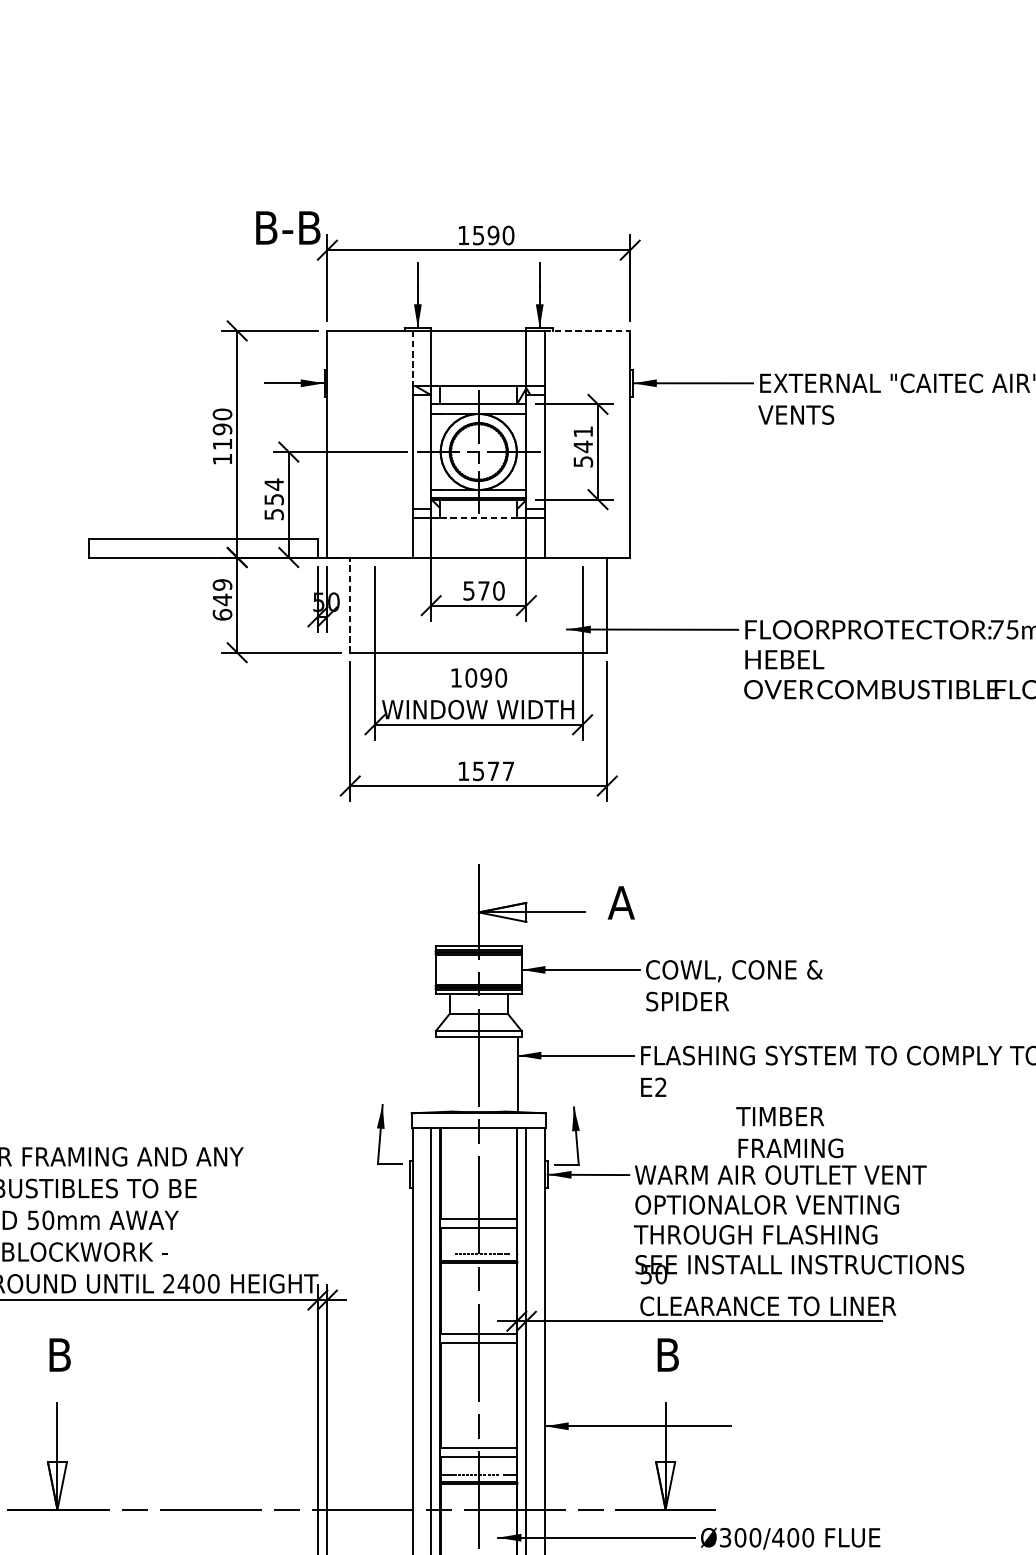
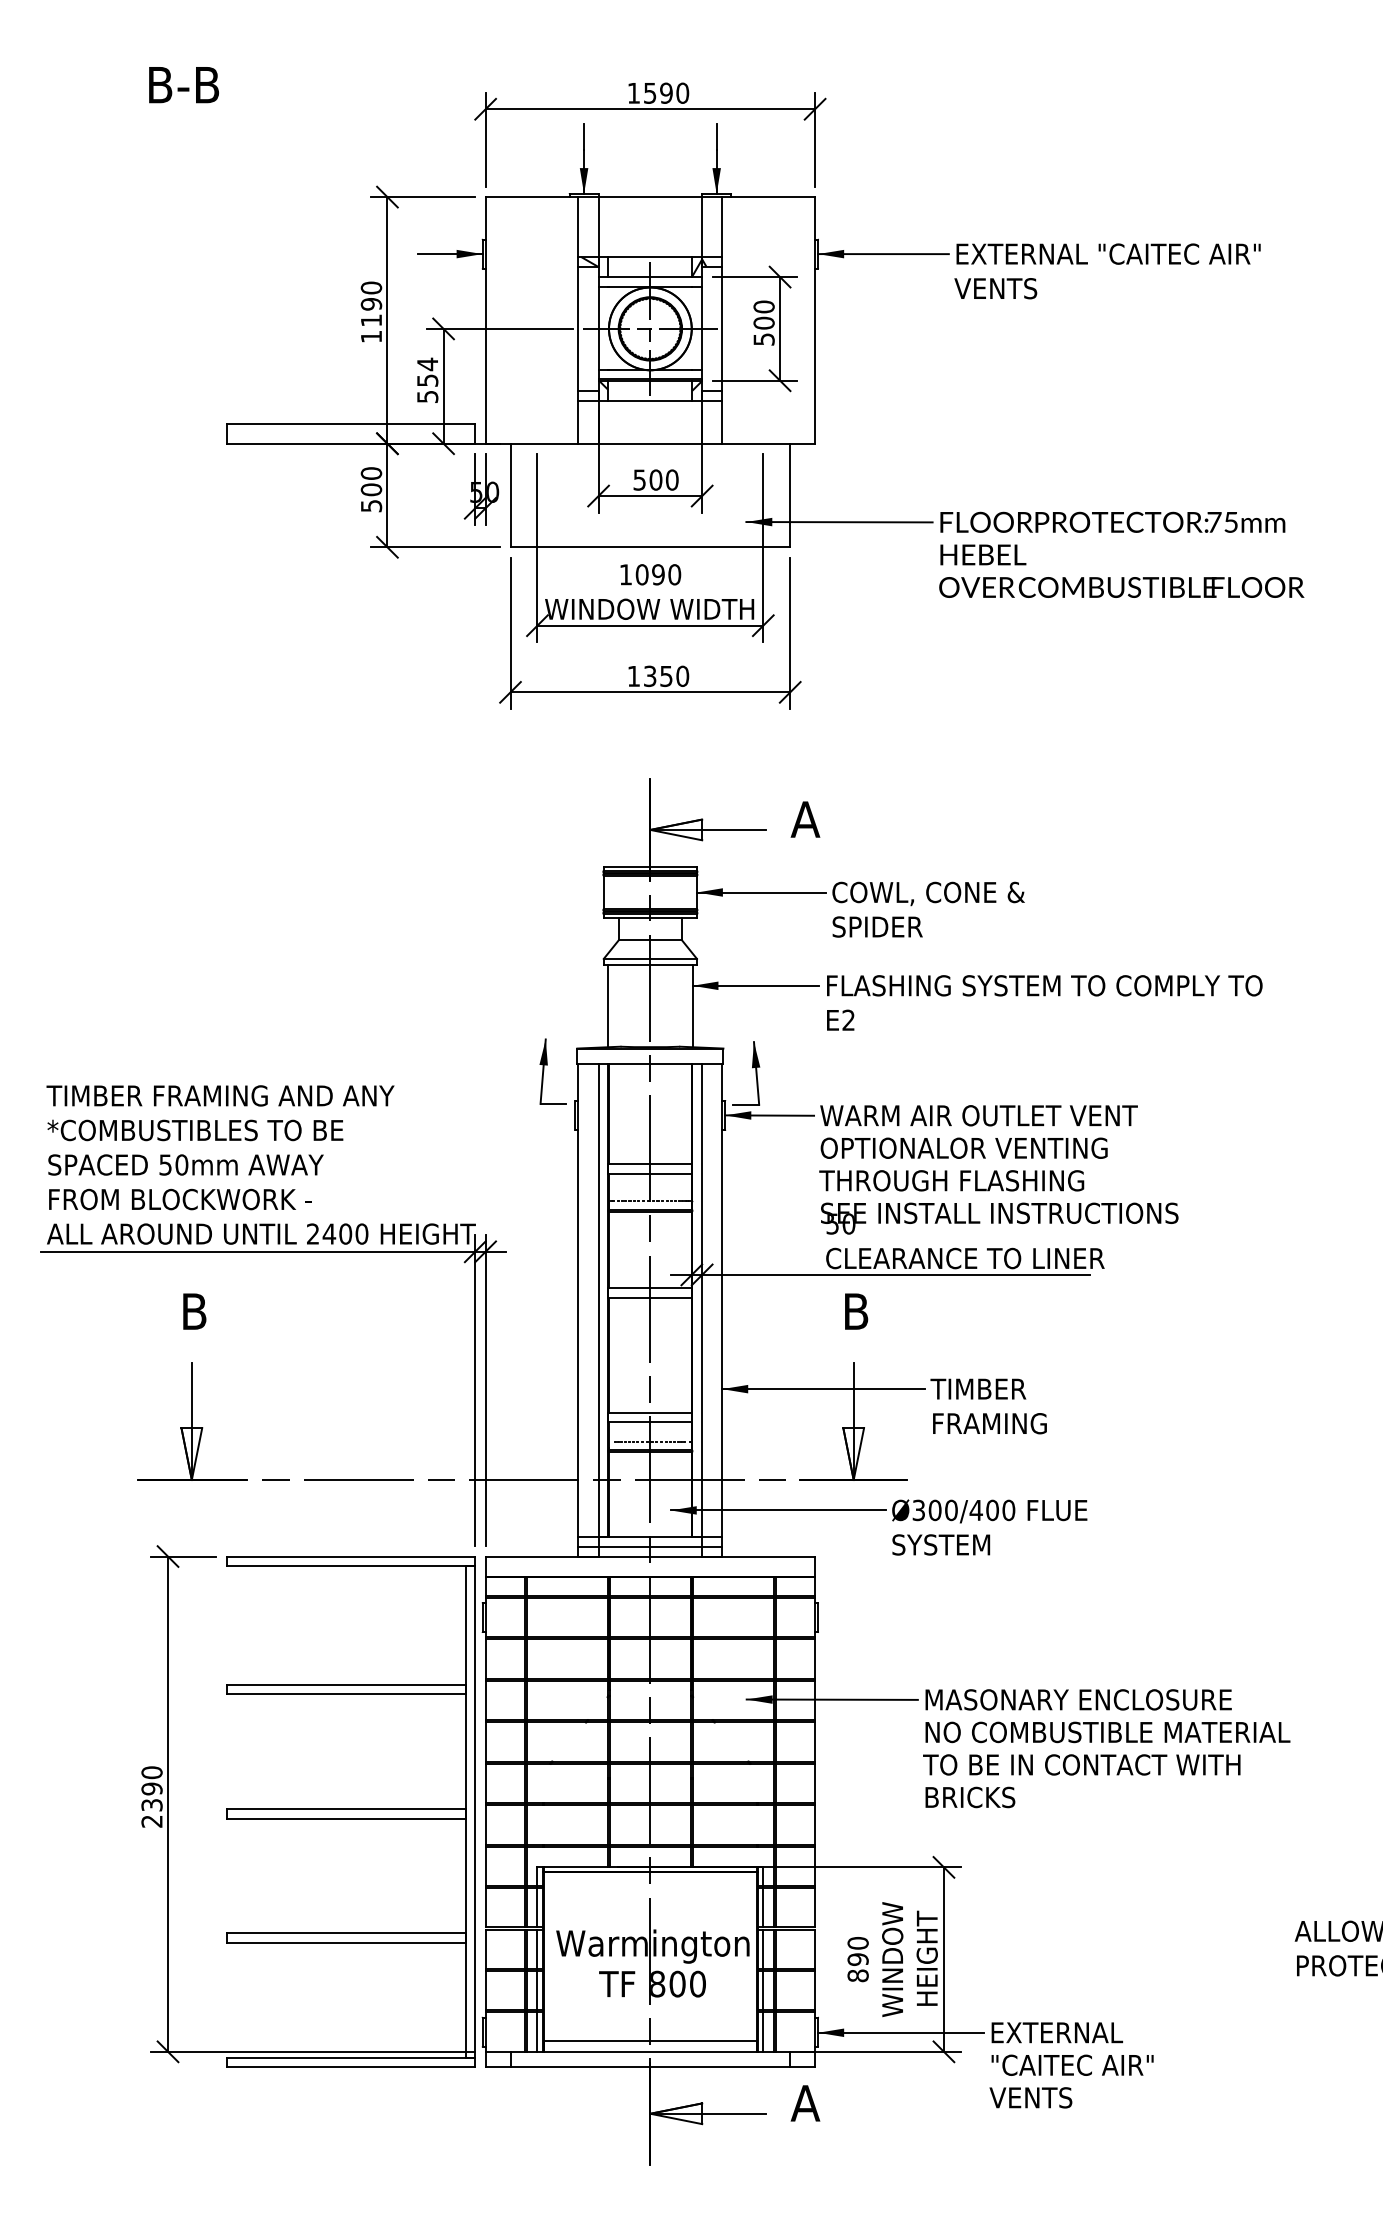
text: (287, 228) -> (183, 85), moved
line: (588, 331) -> (769, 197), dashed -> solid
line: (412, 358) -> (578, 227), dashed -> solid
text: (582, 439) -> (763, 315), 541 -> 500
line: (478, 517) -> (649, 400), dashed -> solid
text: (483, 590) -> (655, 479), 570 -> 500
text: (222, 599) -> (371, 489), 649 -> 500
line: (350, 605) -> (510, 495), dashed -> solid
text: (493, 771) -> (666, 676), 1577 -> 1350
line: (440, 1074) -> (608, 1006), added
text: (789, 1132) -> (988, 1406), moved

